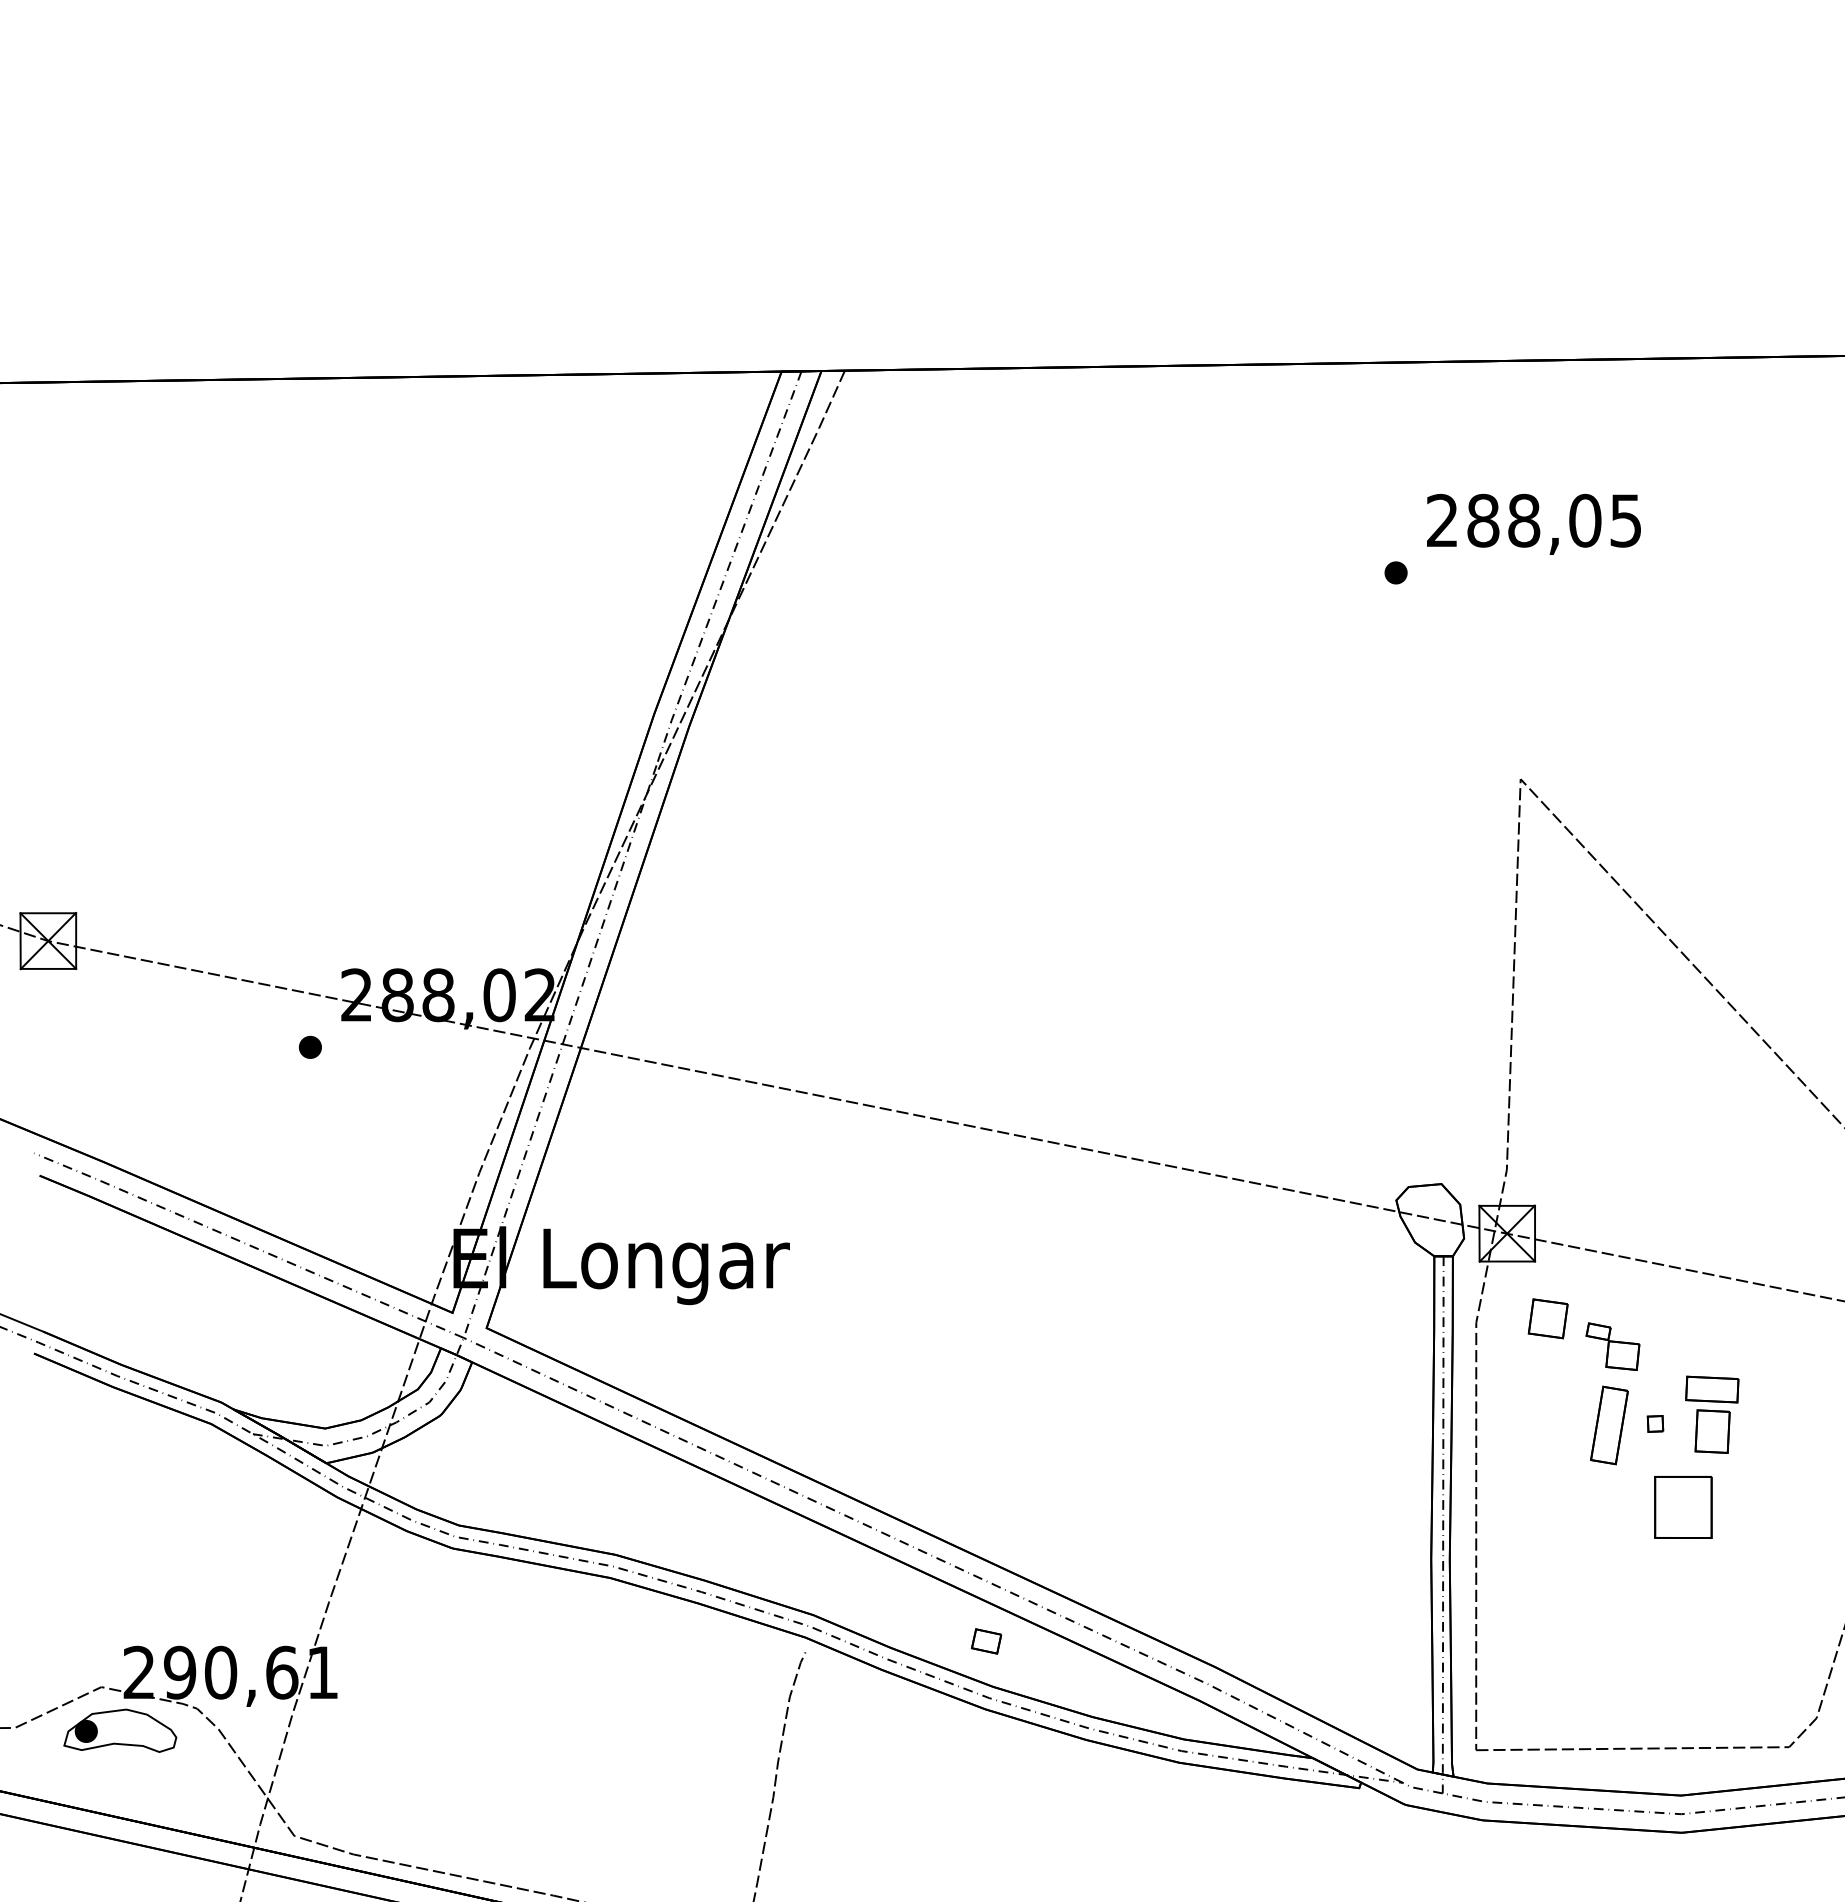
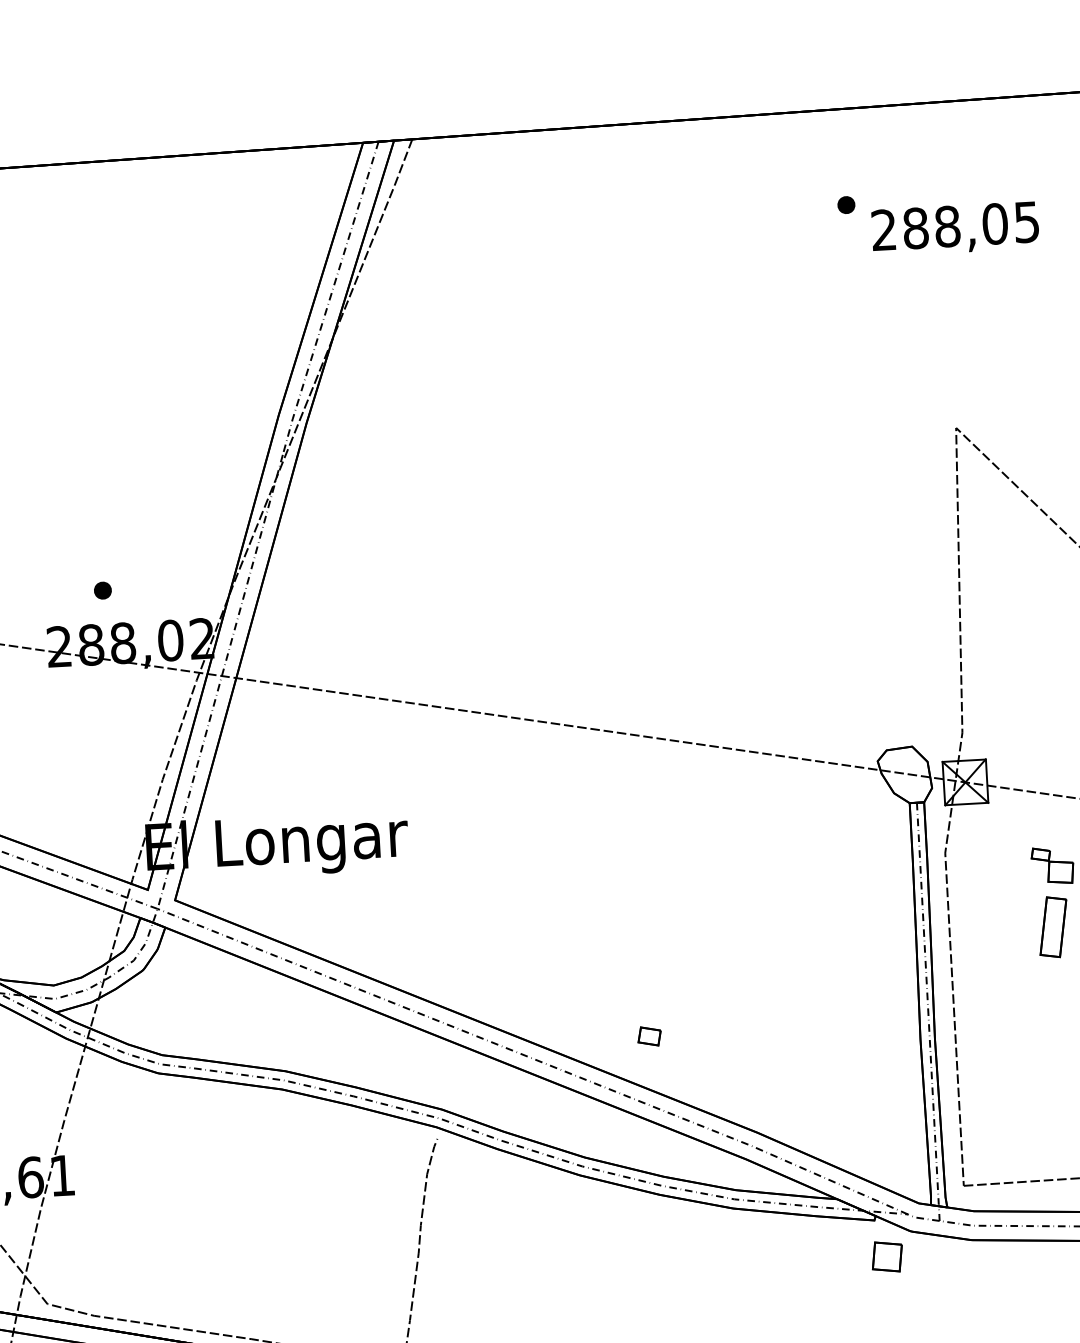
part: (1395, 572) -> (845, 204), moved
part: (310, 1046) -> (102, 589), moved
part: (1547, 1318) -> (886, 1256), moved
part: (986, 1641) -> (649, 1036), moved

